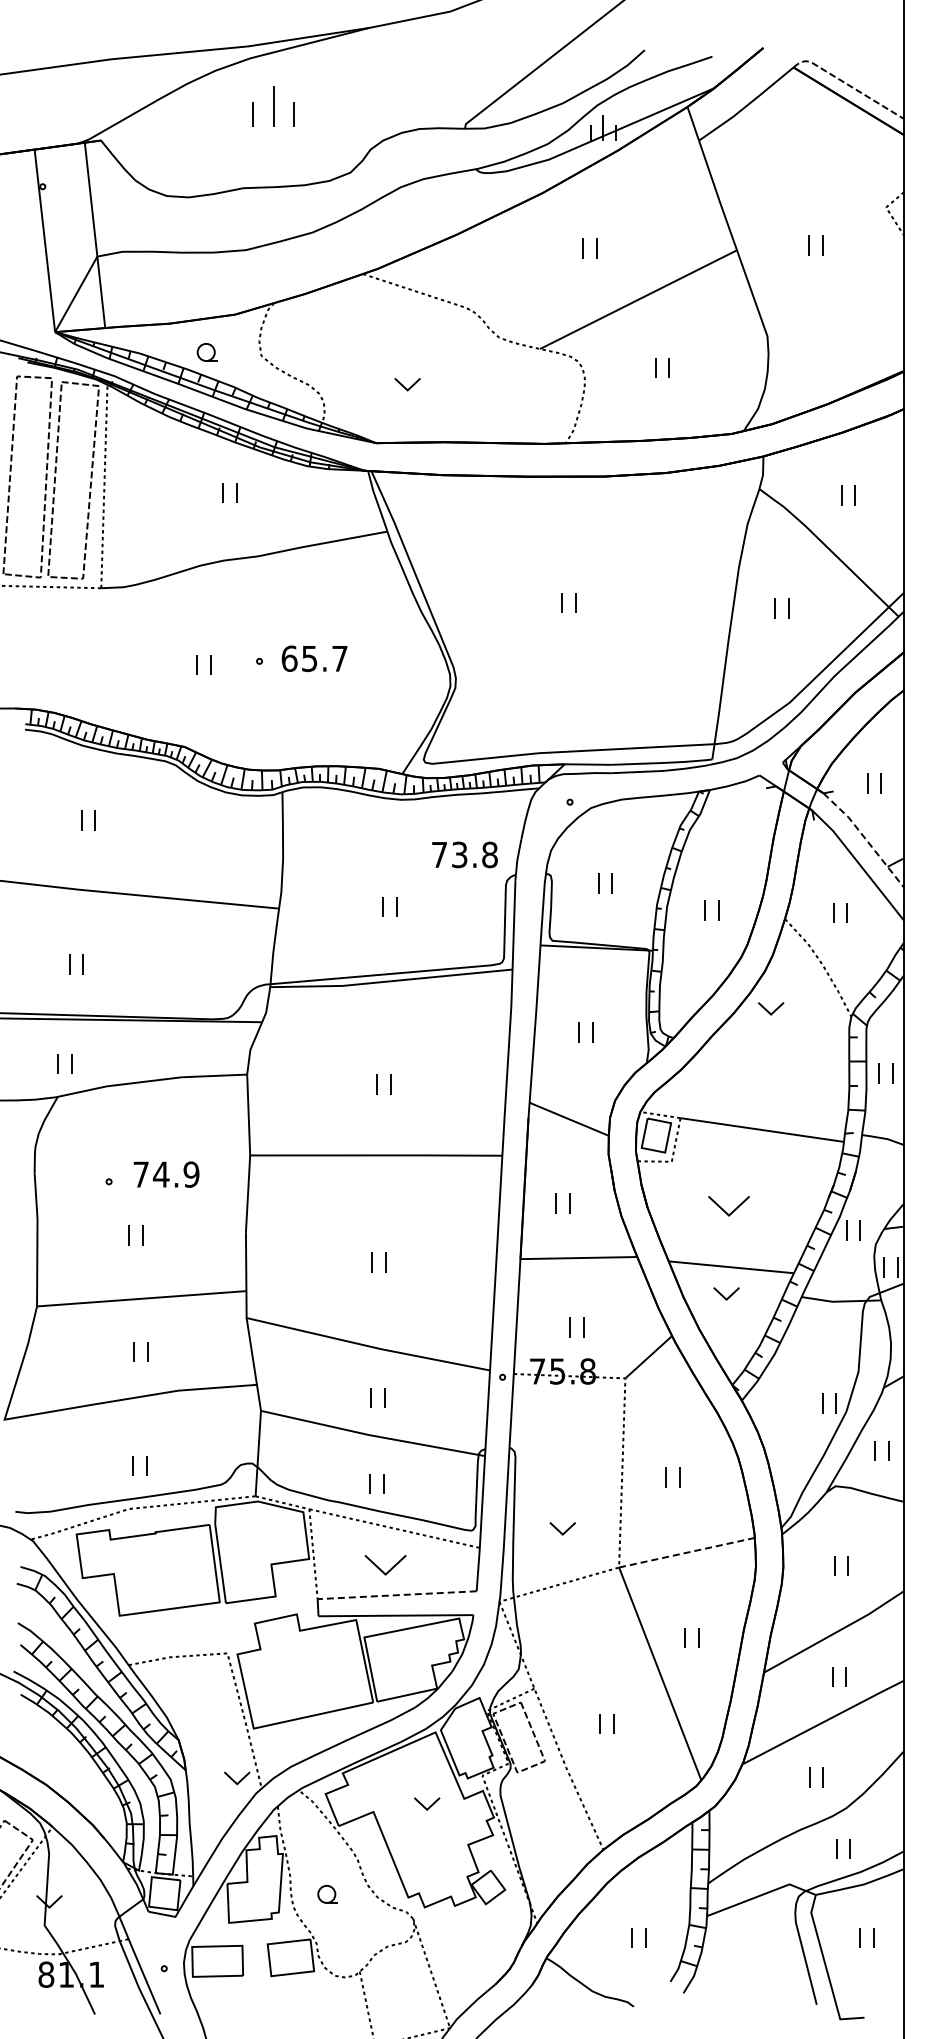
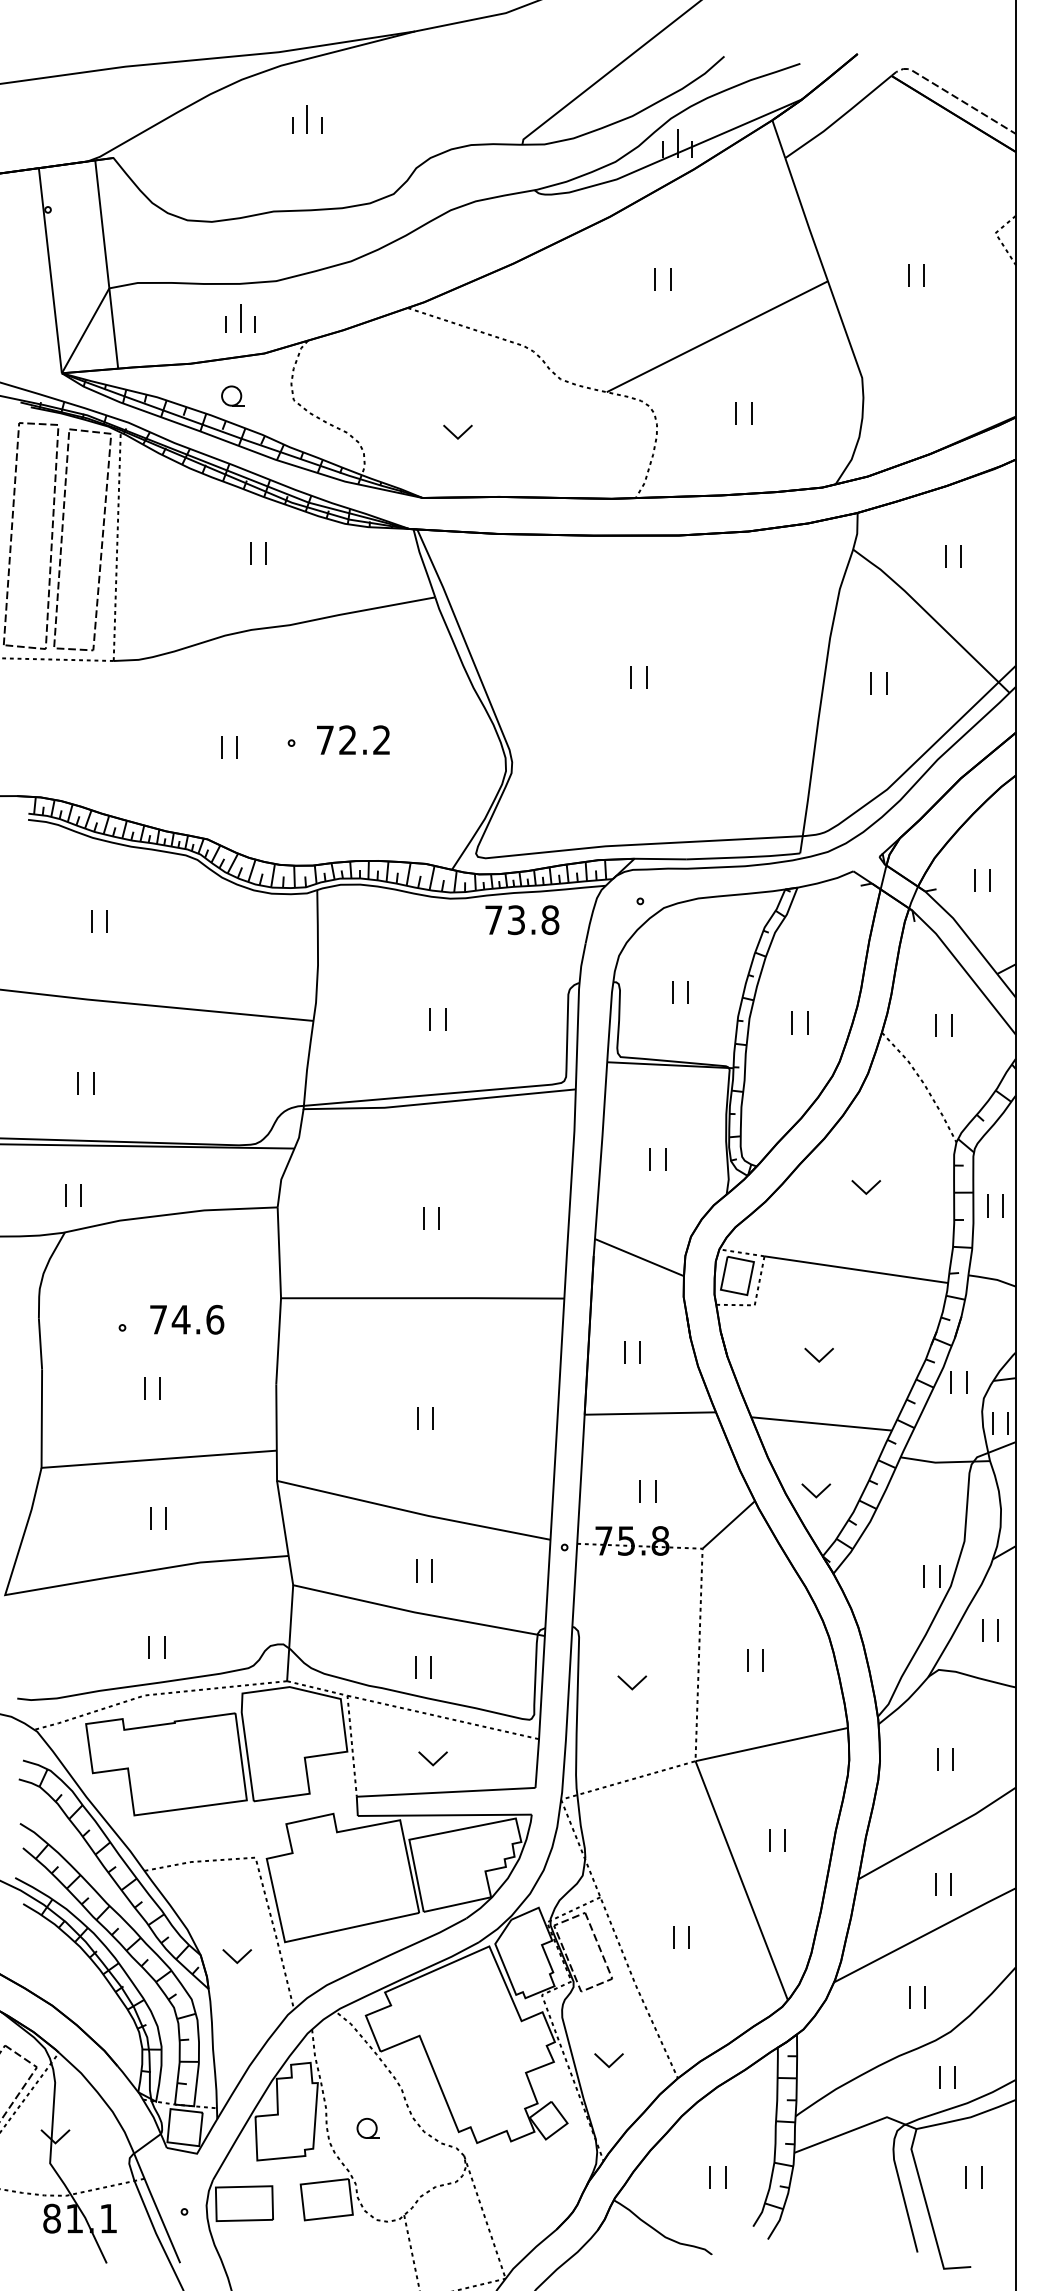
part: (273, 106) -> (307, 119), size x0.62
part: (214, 283) -> (240, 318), added
text: (314, 658) -> (353, 739), 65.7 -> 72.2
line: (865, 838) -> (972, 942), dashed -> solid
text: (464, 854) -> (521, 919), moved
part: (770, 1008) -> (865, 1187), moved
text: (191, 1174) -> (215, 1319), 74.9 -> 74.6
part: (729, 1205) -> (819, 1354), size x0.62
part: (726, 1293) -> (816, 1490), moved
part: (562, 1528) -> (631, 1682), moved
line: (687, 1552) -> (772, 1744), dashed -> solid
part: (385, 1565) -> (433, 1758), size x0.62
line: (397, 1595) -> (446, 1792), dashed -> solid
part: (237, 1778) -> (237, 1956), moved
part: (427, 1803) -> (609, 2060), moved

